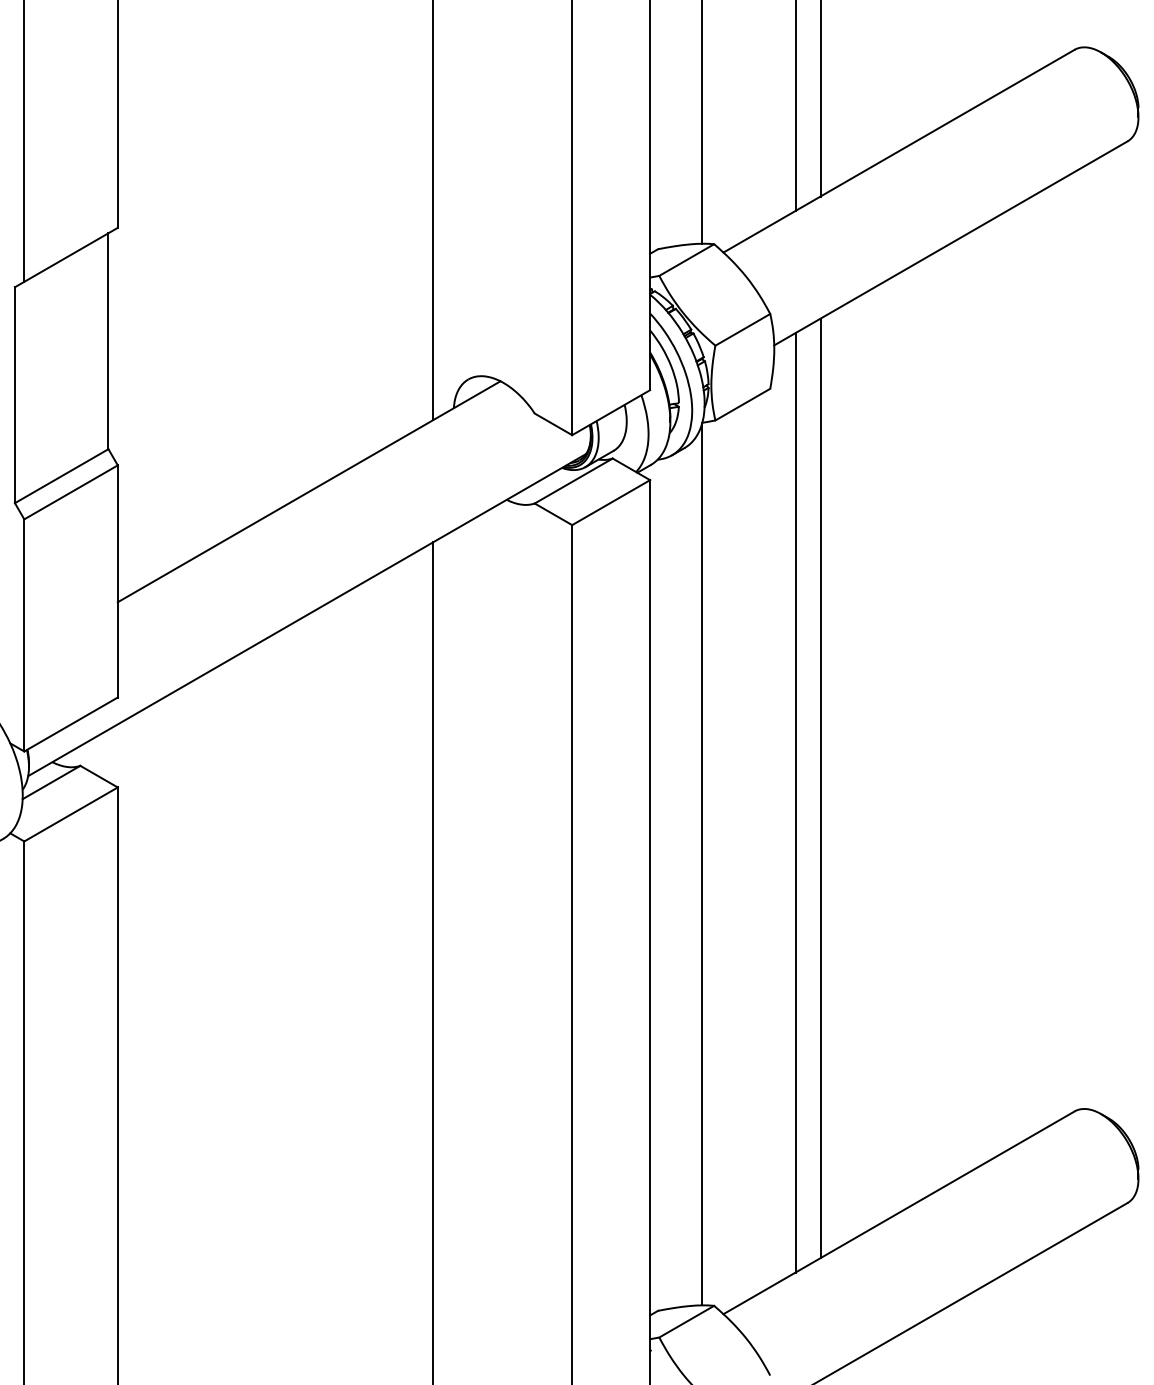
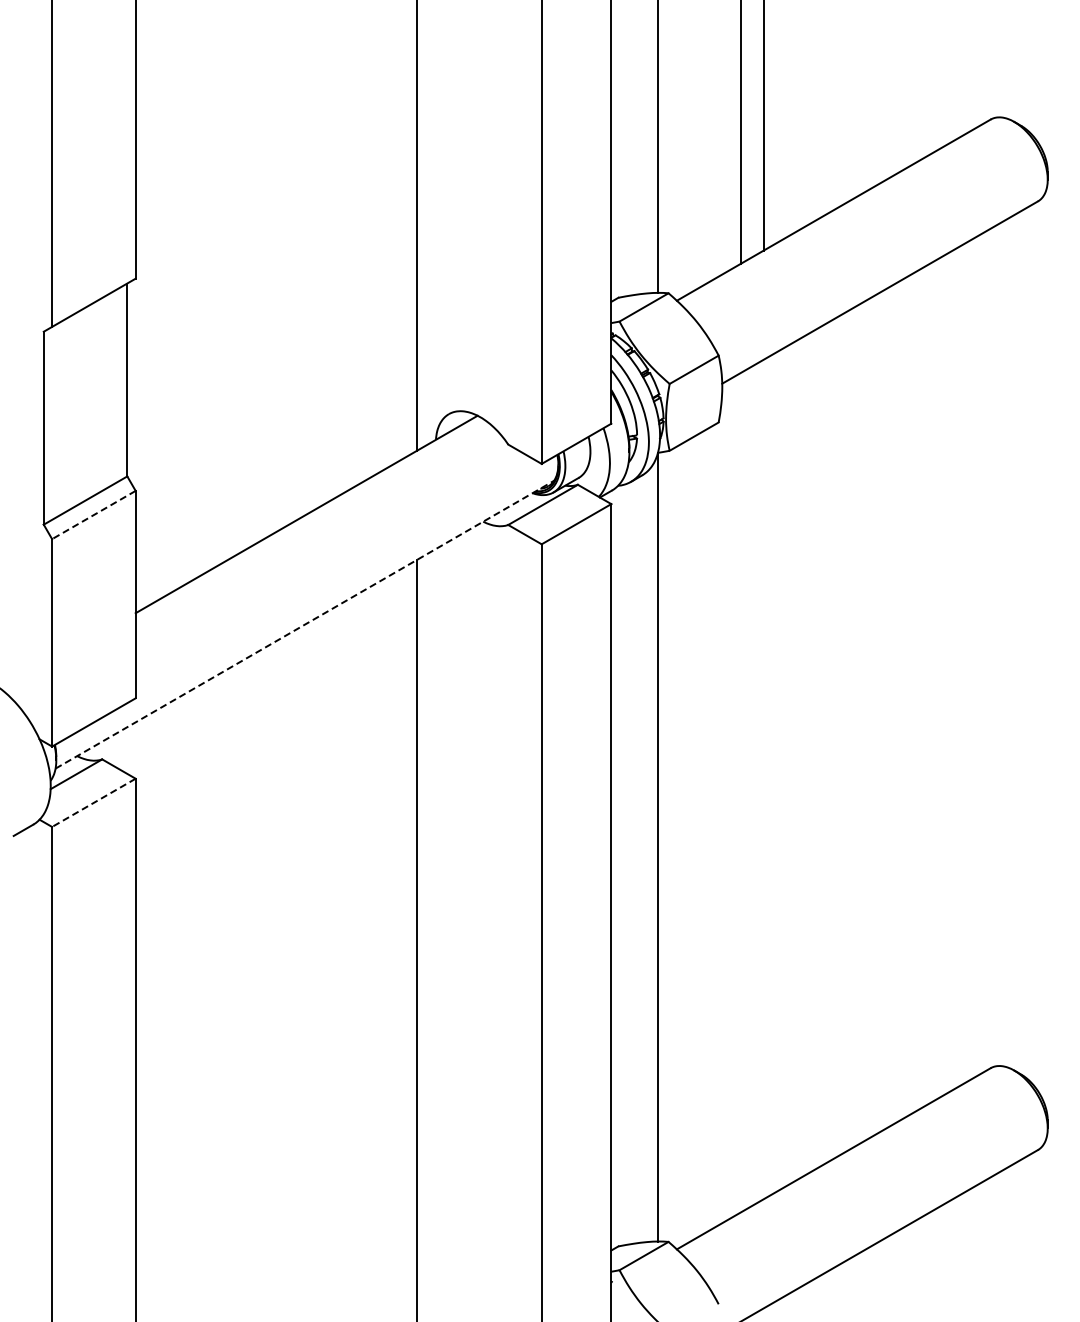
line: (70, 492) -> (93, 515), solid -> dashed
line: (306, 614) -> (304, 624), solid -> dashed
line: (820, 788) -> (763, 779), removed
line: (795, 802) -> (741, 792), removed
line: (70, 815) -> (93, 803), solid -> dashed

